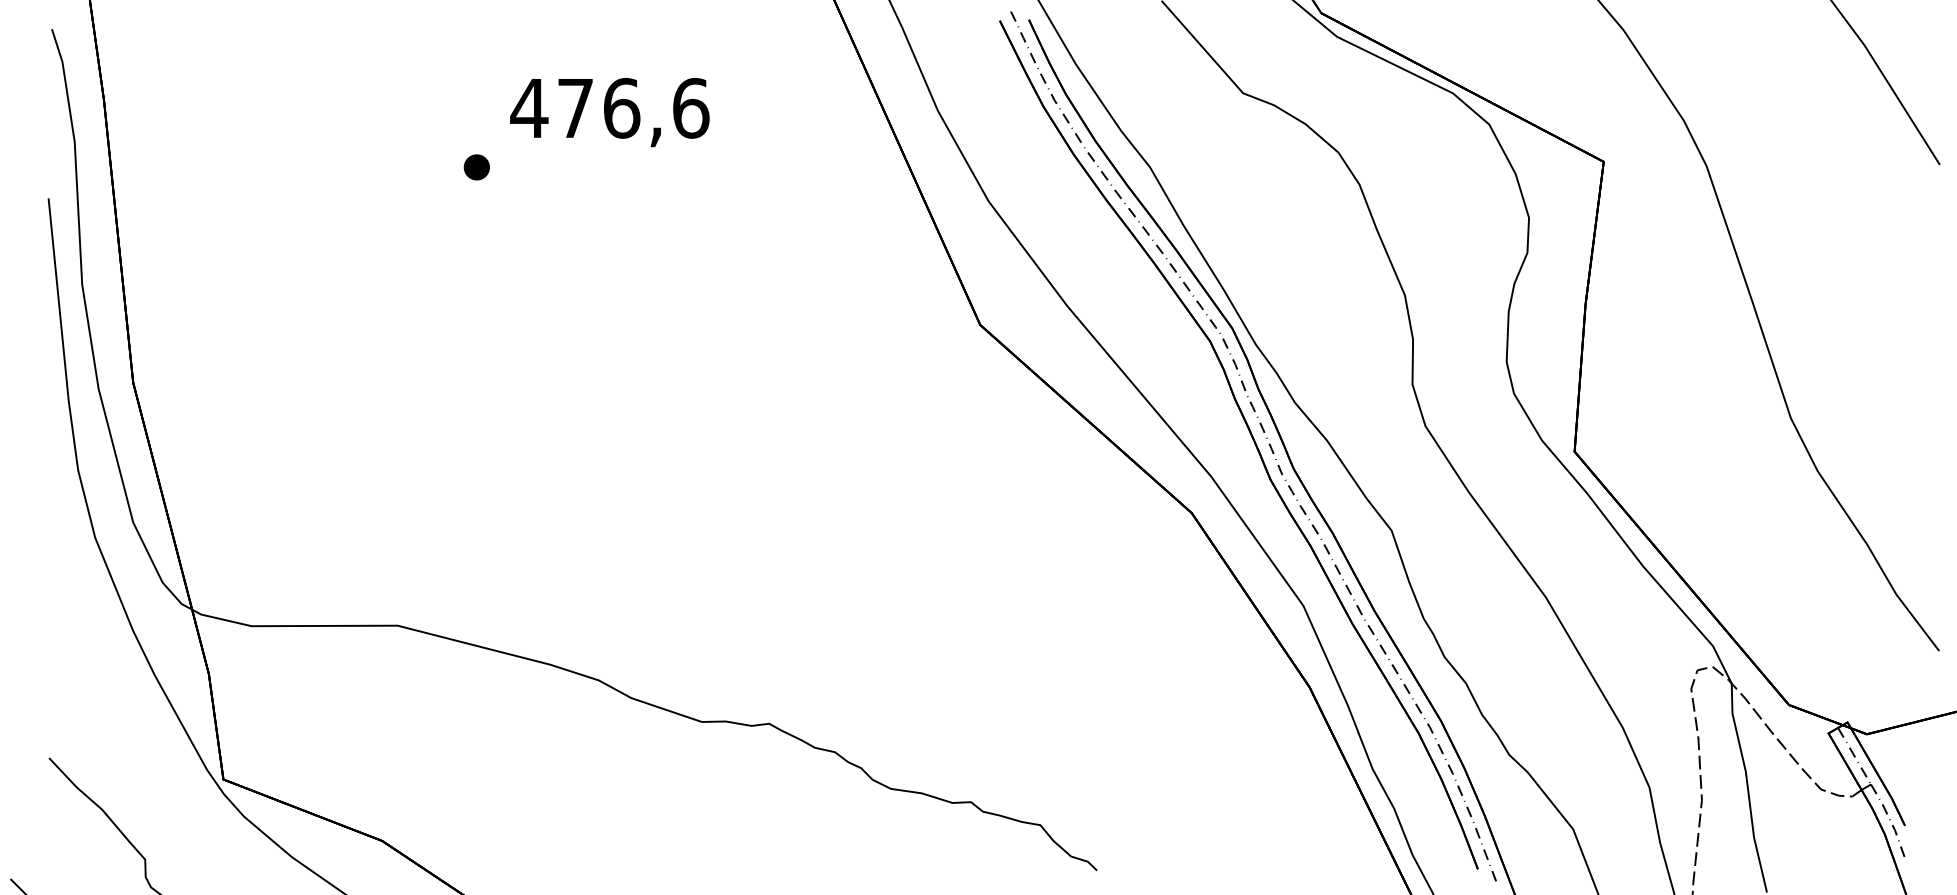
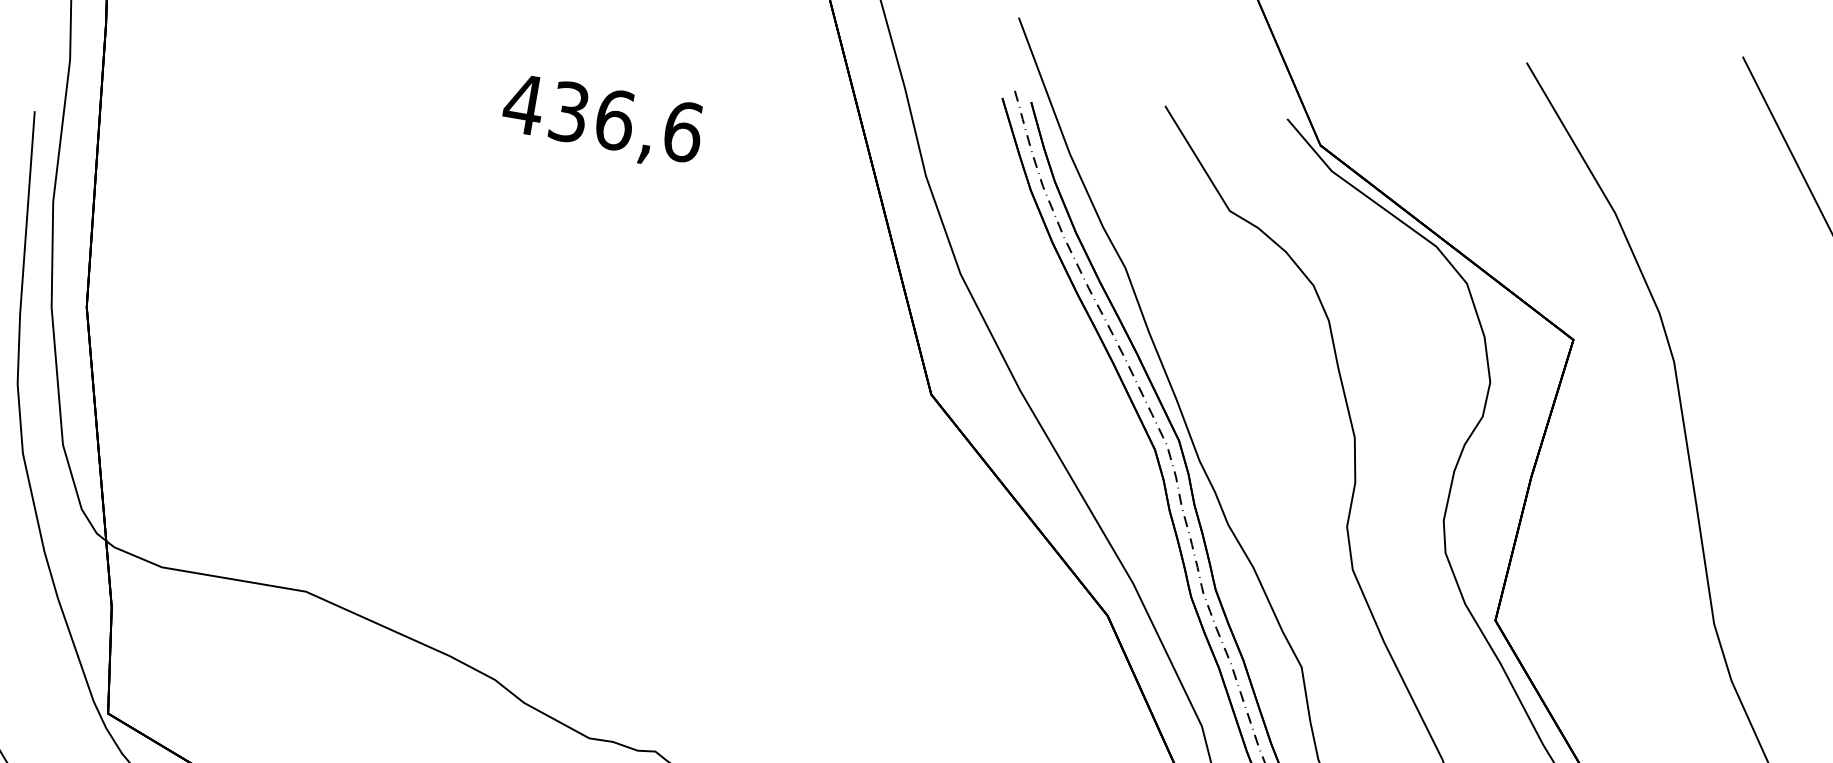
text: (575, 108) -> (569, 112), 476,6 -> 436,6
part: (476, 167) -> (461, 153), removed

